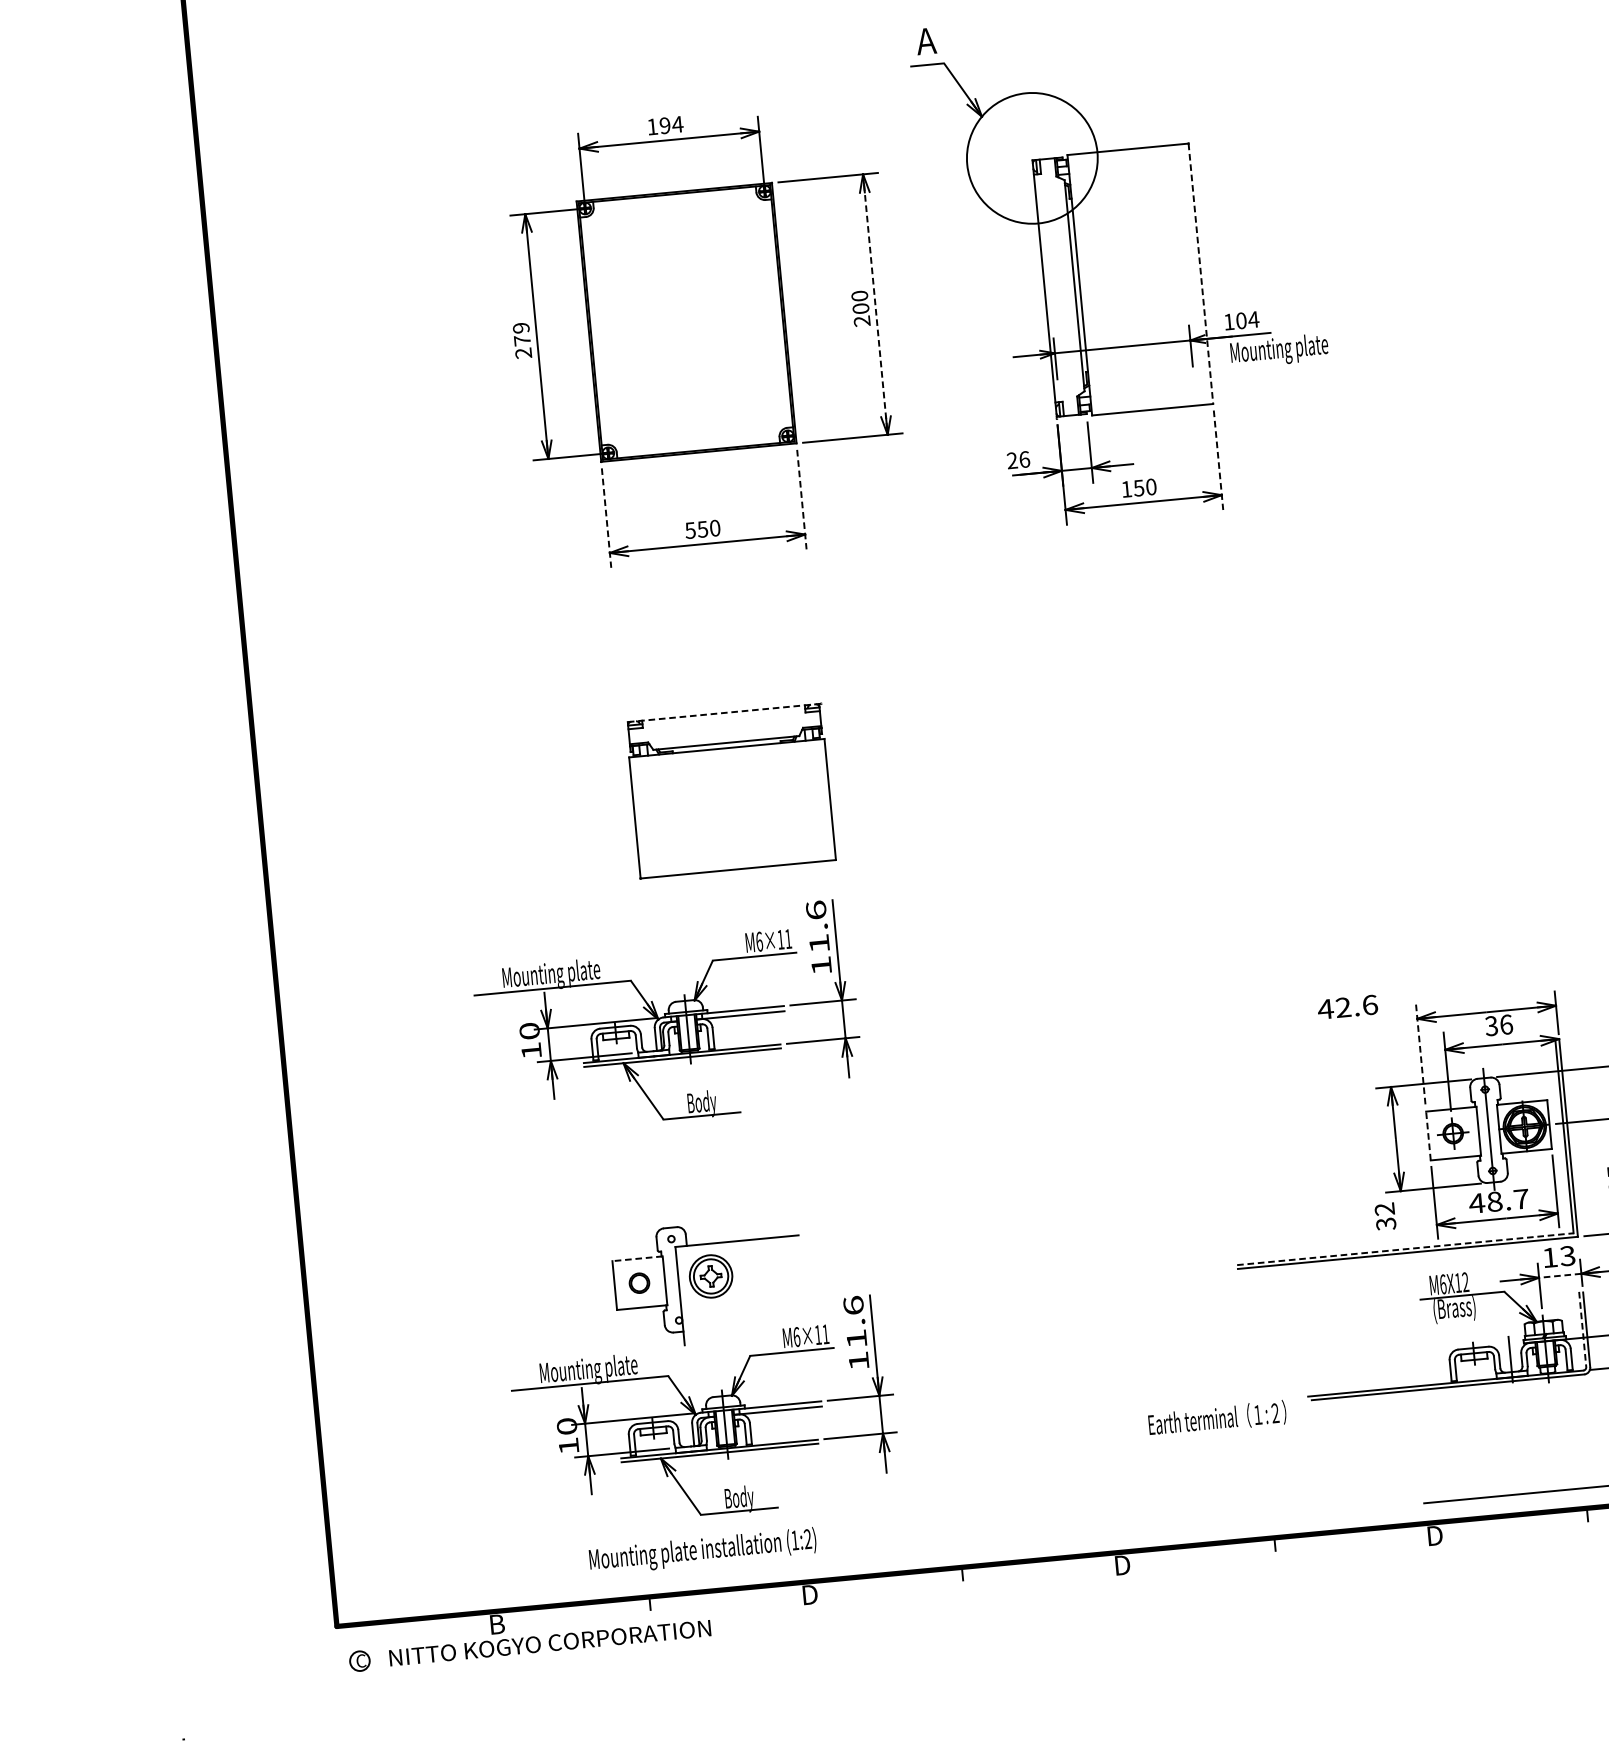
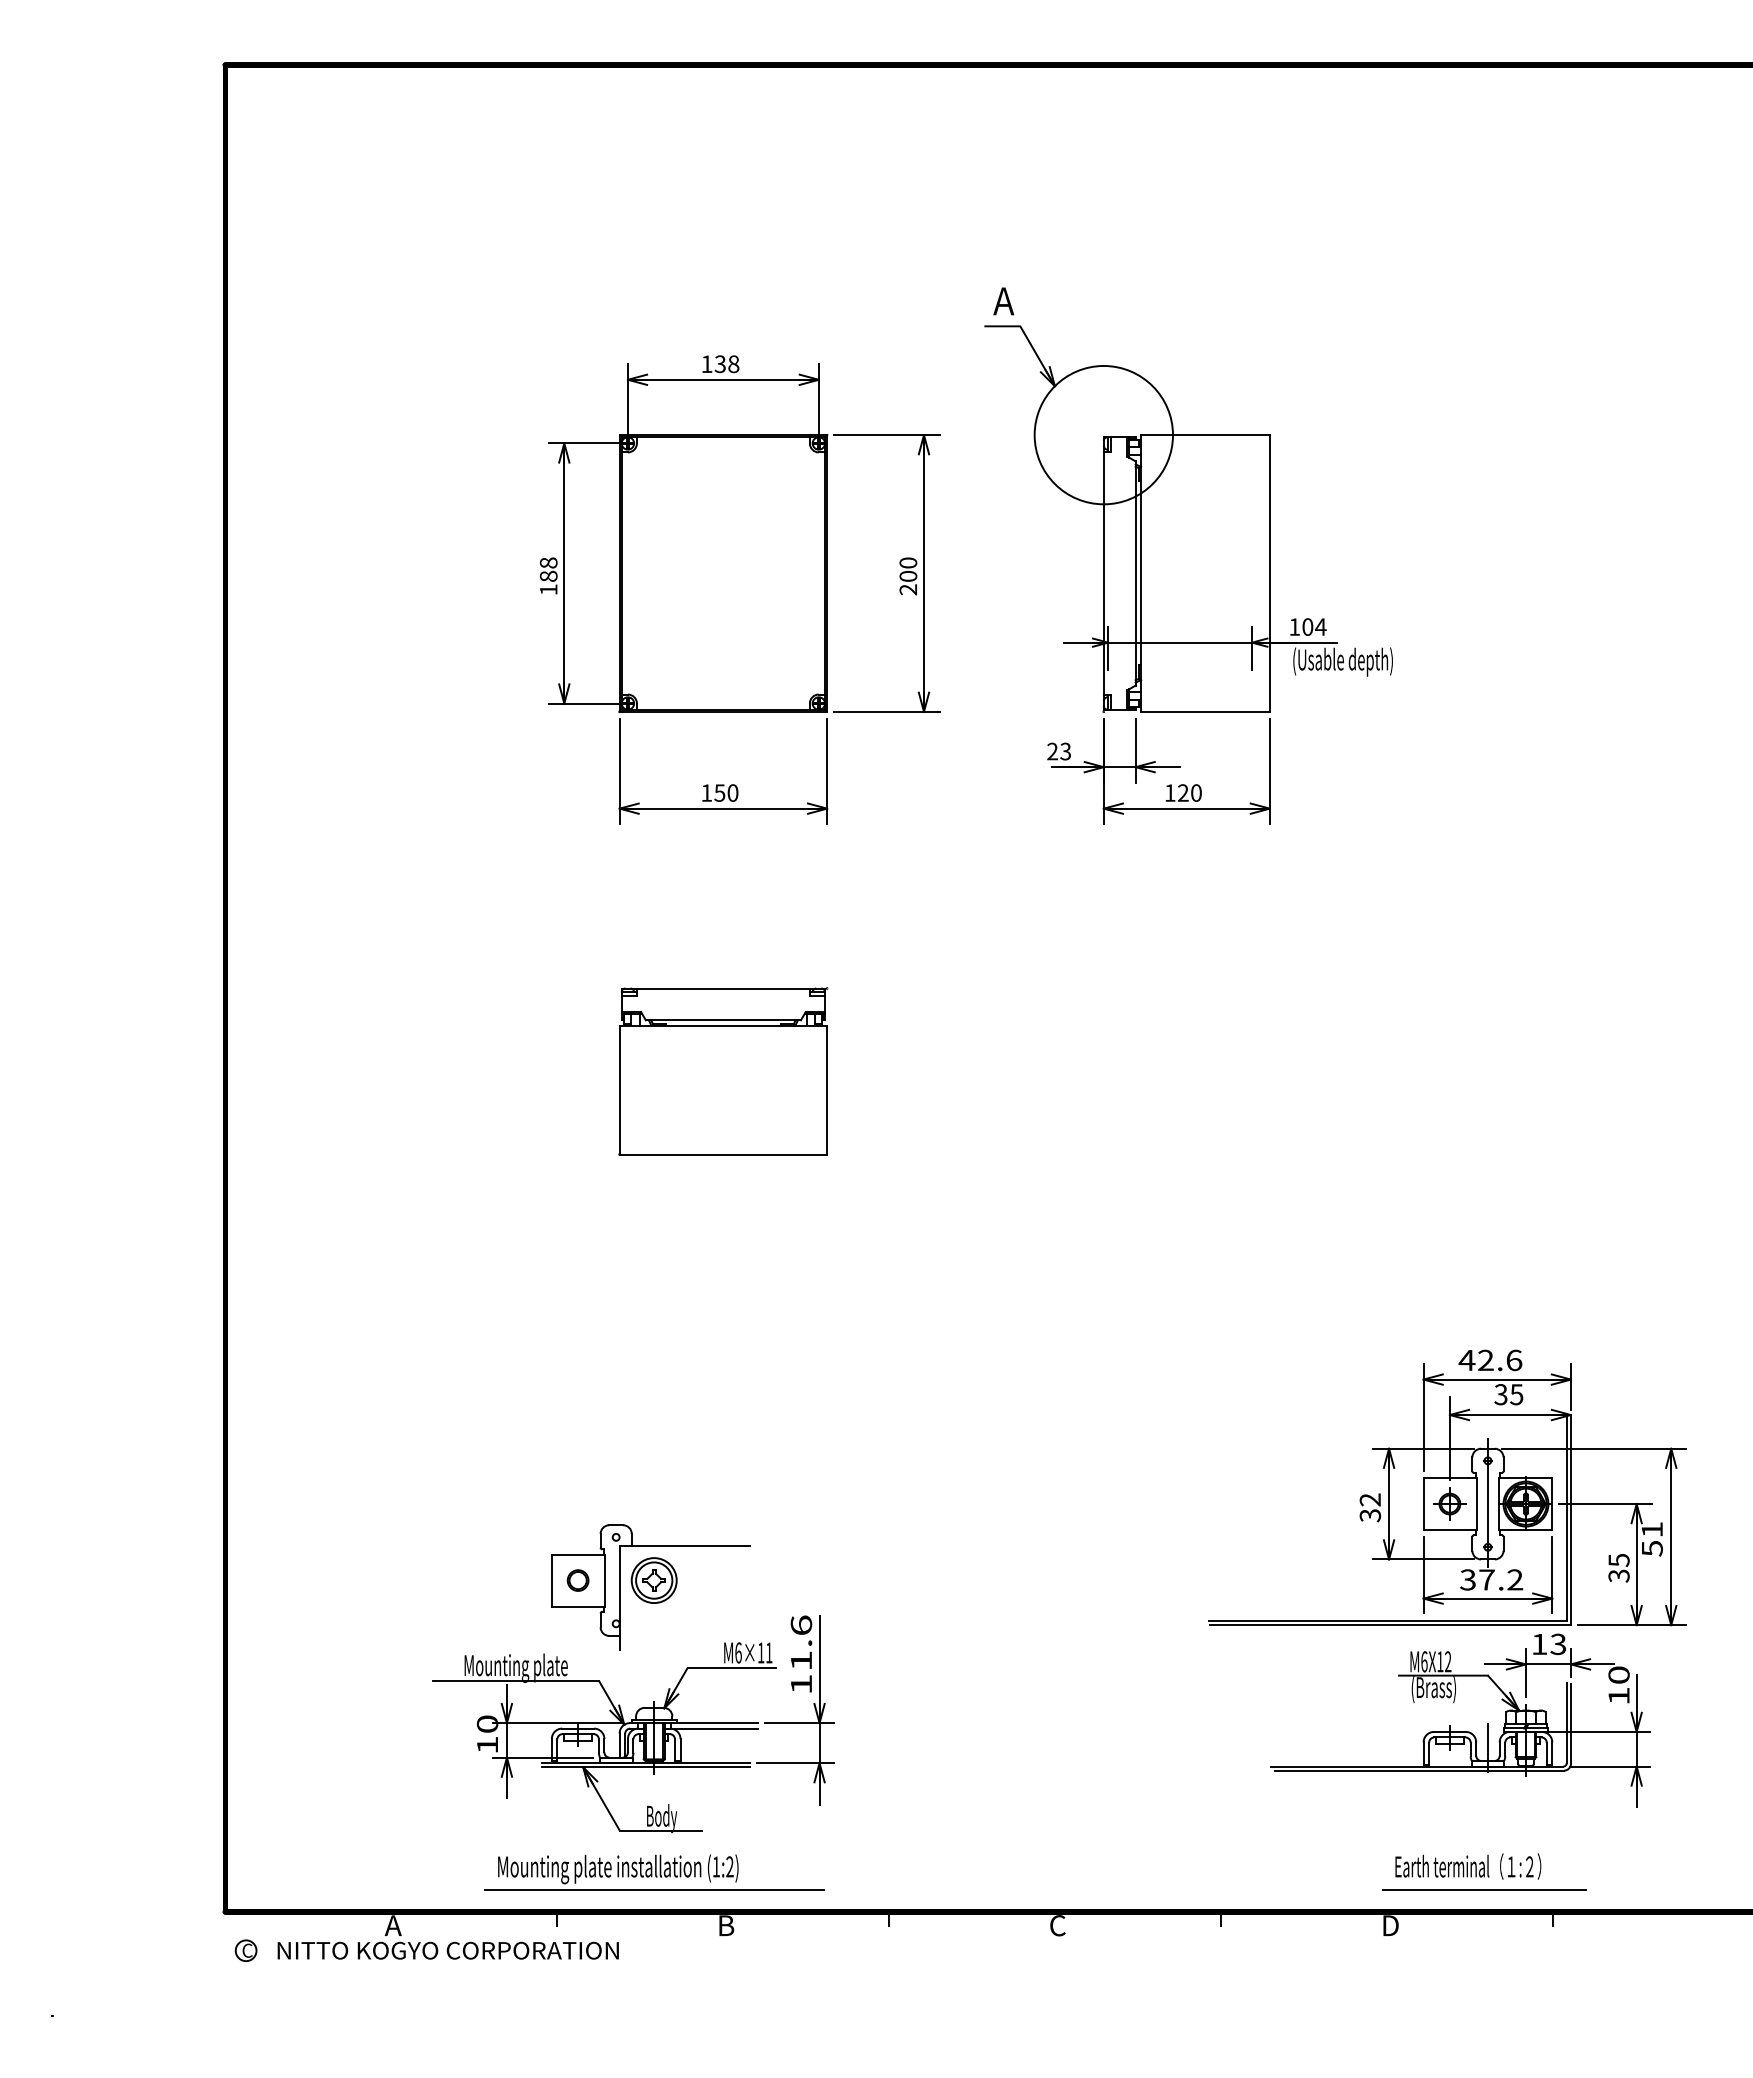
text: (670, 125) -> (726, 364), 194 -> 138
line: (1200, 273) -> (1269, 573), dashed -> solid
line: (874, 304) -> (923, 573), dashed -> solid
text: (522, 340) -> (548, 576), 279 -> 188
text: (1279, 350) -> (1344, 662), Mounting plate -> (Usable depth)
text: (1024, 459) -> (1065, 751), 26 -> 23
line: (1218, 460) -> (1269, 771), dashed -> solid
text: (1138, 487) -> (1182, 792), 150 -> 120
line: (802, 499) -> (827, 771), dashed -> solid
line: (606, 518) -> (619, 771), dashed -> solid
text: (690, 530) -> (706, 792), 550 -> 150
line: (723, 713) -> (723, 988), dashed -> solid
text: (1347, 1007) -> (1490, 1360), moved
part: (667, 1018) -> (633, 1304), removed
text: (1506, 1024) -> (1516, 1394), 36 -> 35
line: (1420, 1055) -> (1423, 1418), dashed -> solid
line: (1428, 1136) -> (1423, 1504), dashed -> solid
text: (1499, 1200) -> (1491, 1579), 48.7 -> 37.2
text: (1384, 1216) -> (1369, 1507), moved
line: (1405, 1248) -> (1388, 1620), dashed -> solid
line: (637, 1258) -> (578, 1554), dashed -> solid
line: (1559, 1275) -> (1547, 1664), dashed -> solid
line: (1582, 1329) -> (1566, 1723), dashed -> solid
text: (1217, 1418) -> (1468, 1866), moved
text: (1122, 1565) -> (1058, 1925), D -> C
line: (737, 1568) -> (653, 1890), added
text: (811, 1594) -> (728, 1925), D -> B
text: (496, 1624) -> (393, 1925), B -> A

